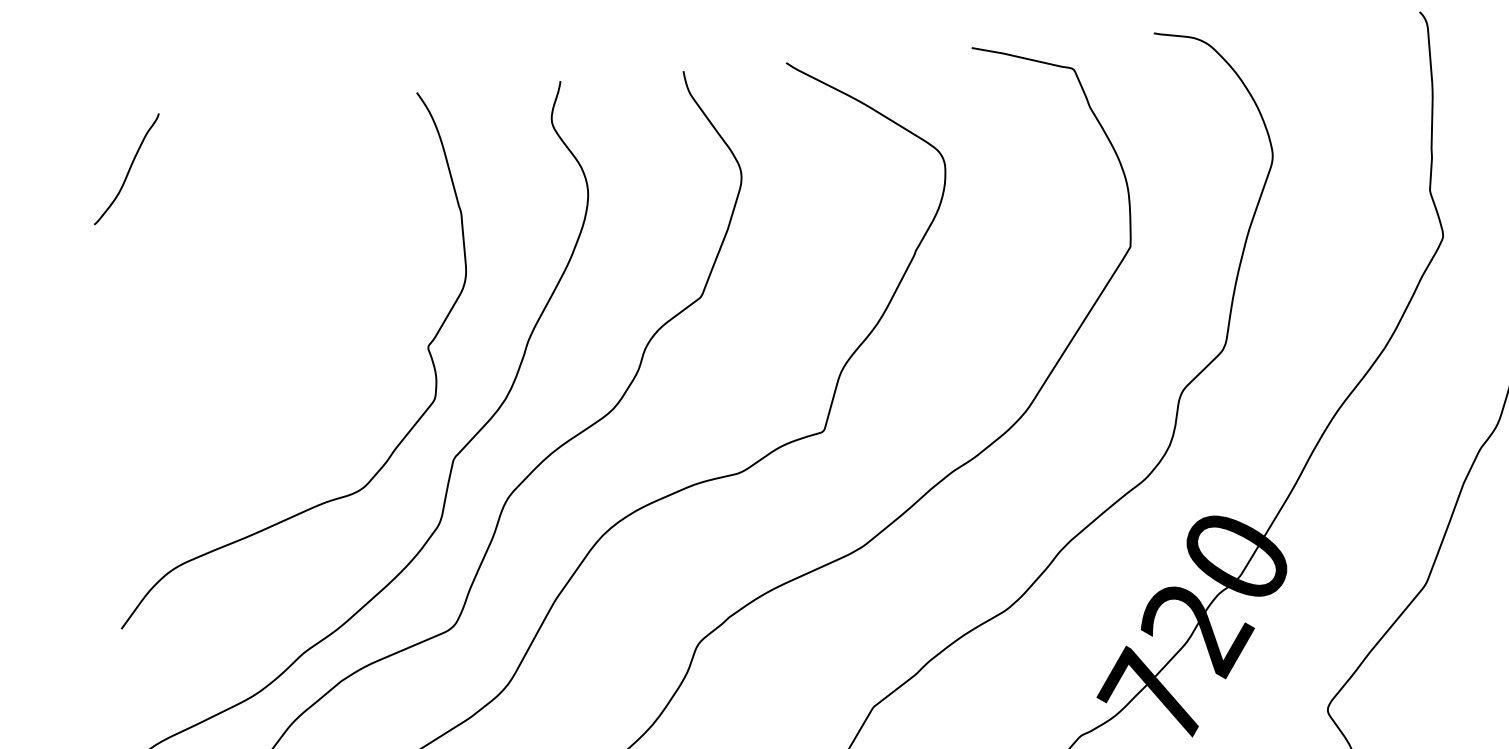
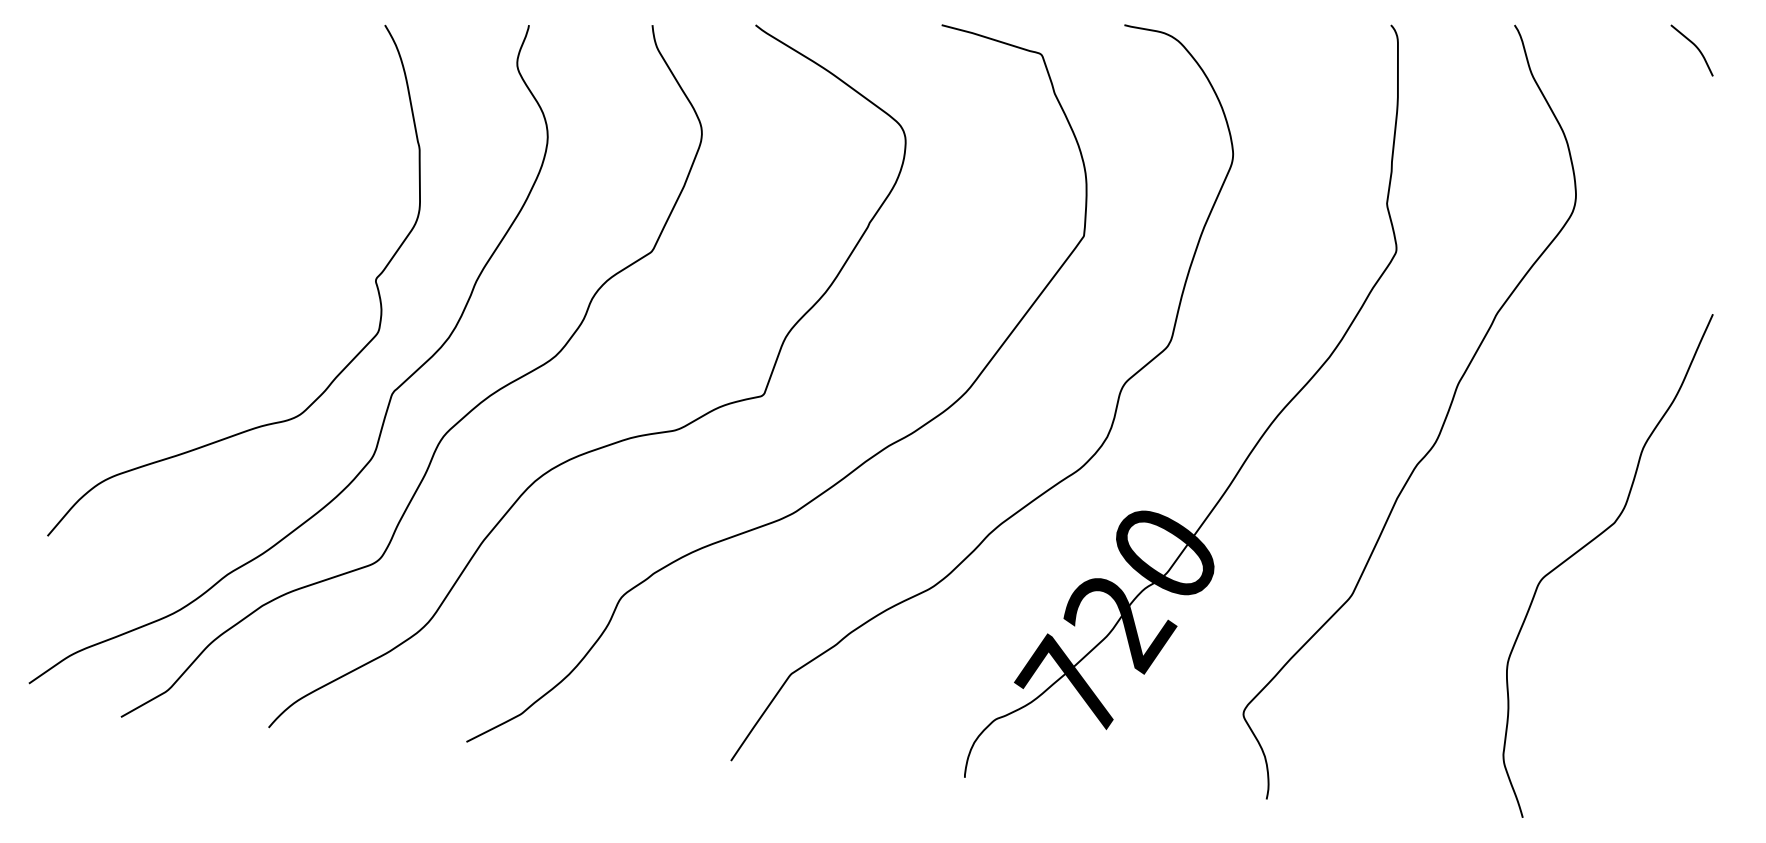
curve: (128, 169) -> (91, 78), removed

